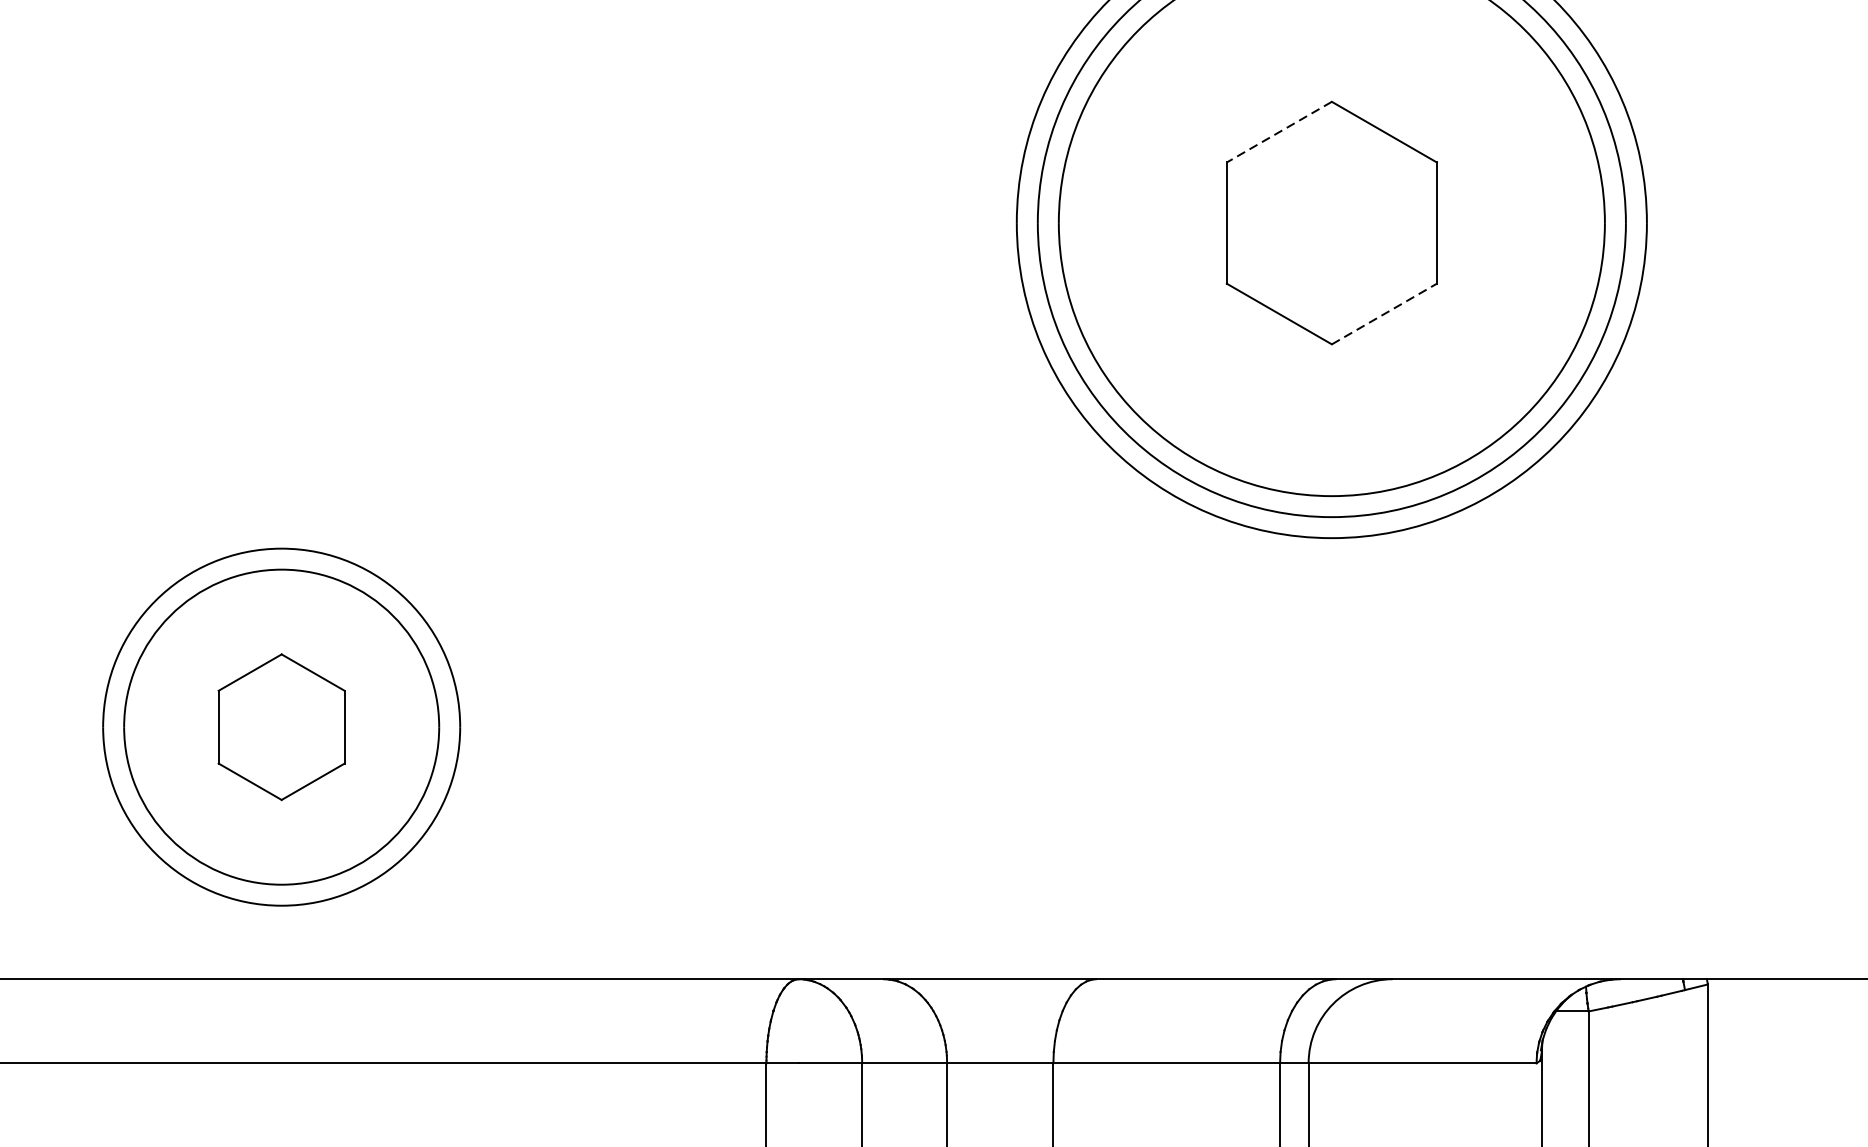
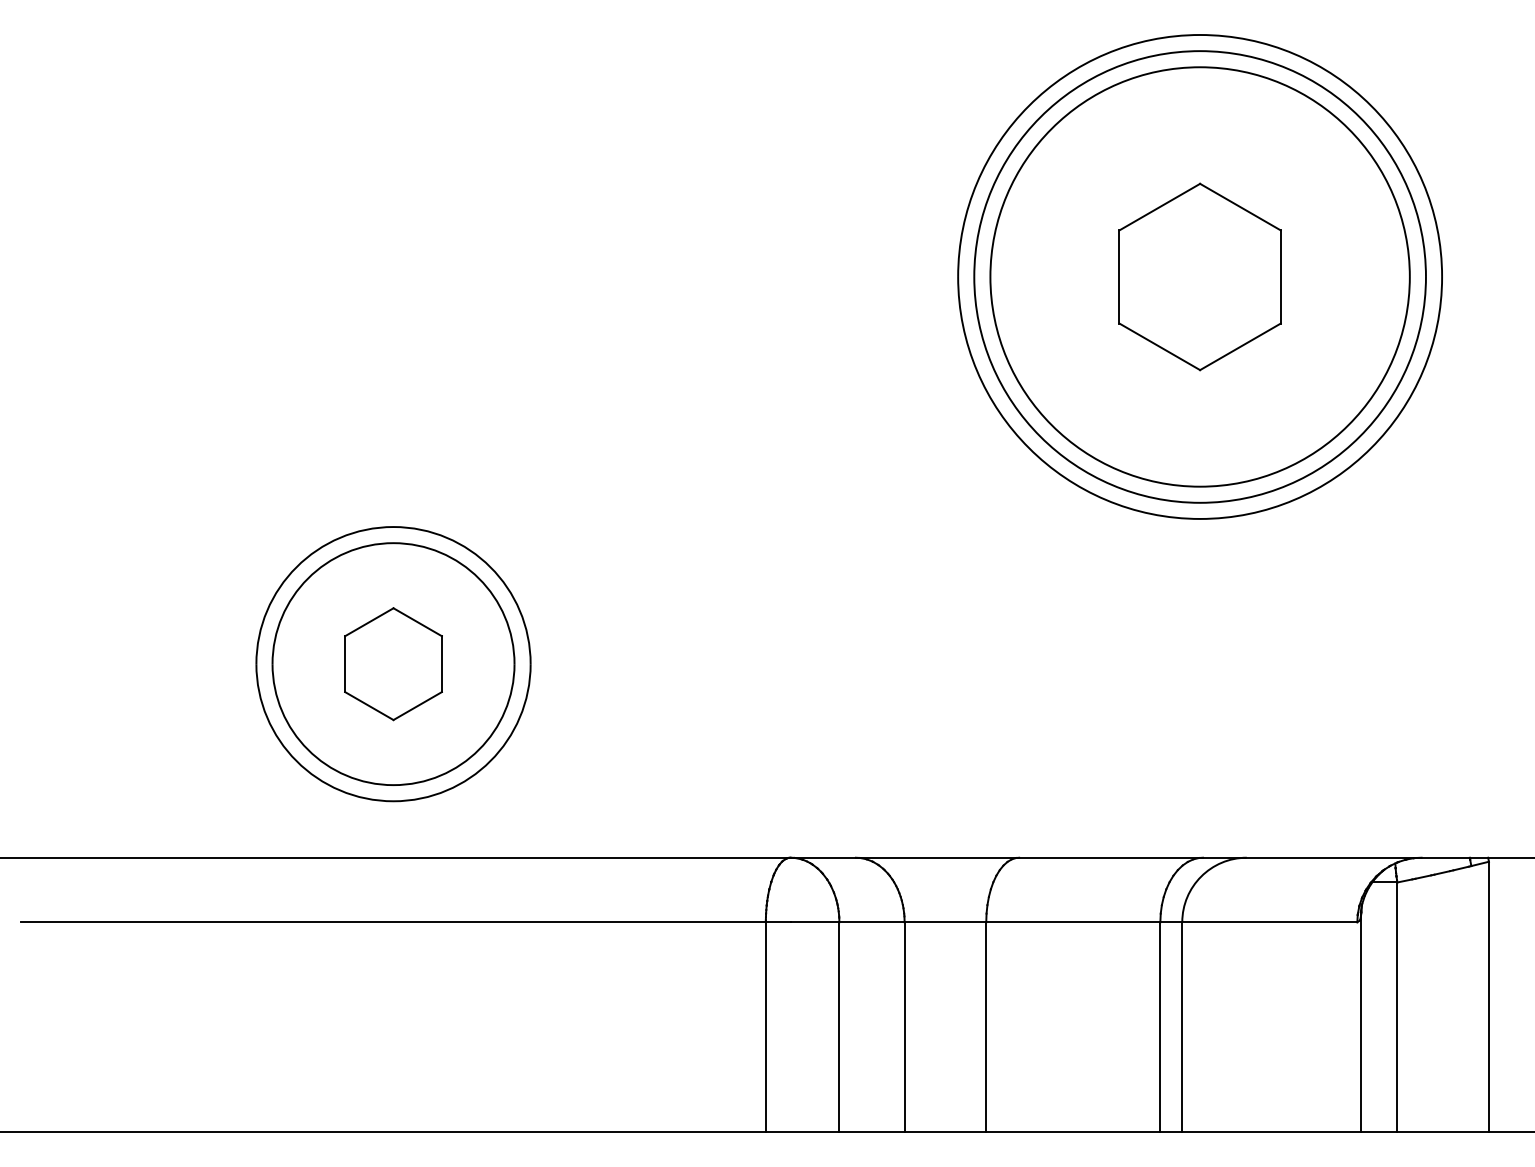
line: (1278, 132) -> (1159, 207), dashed -> solid
line: (1384, 313) -> (1240, 346), dashed -> solid

